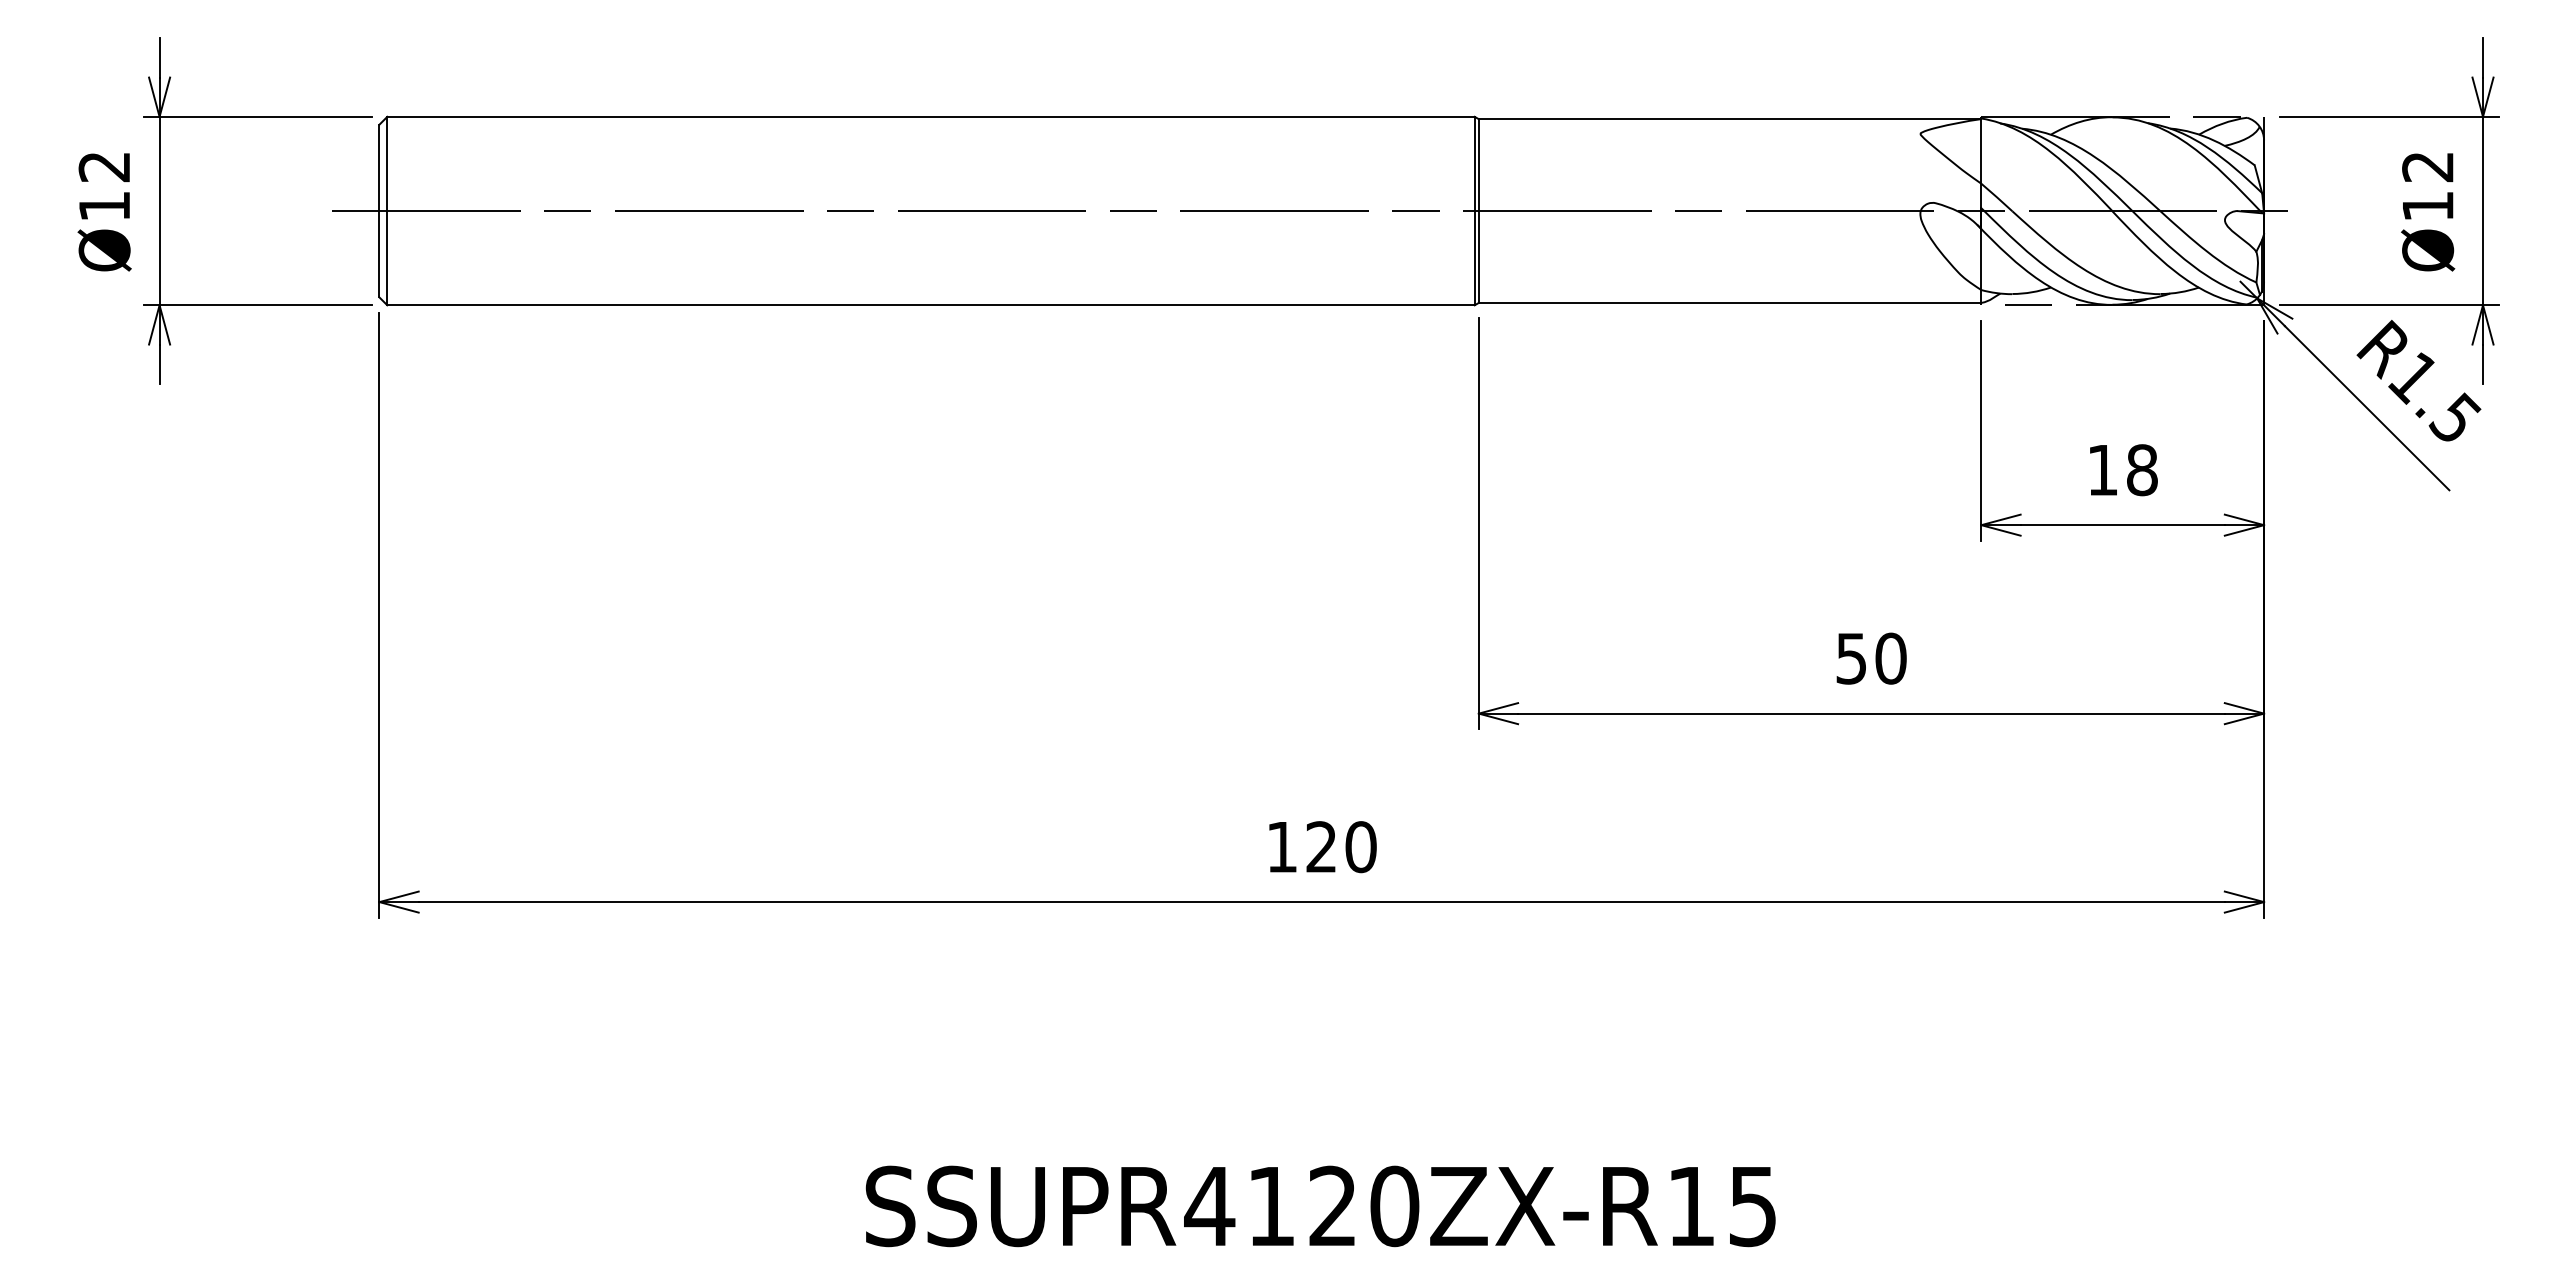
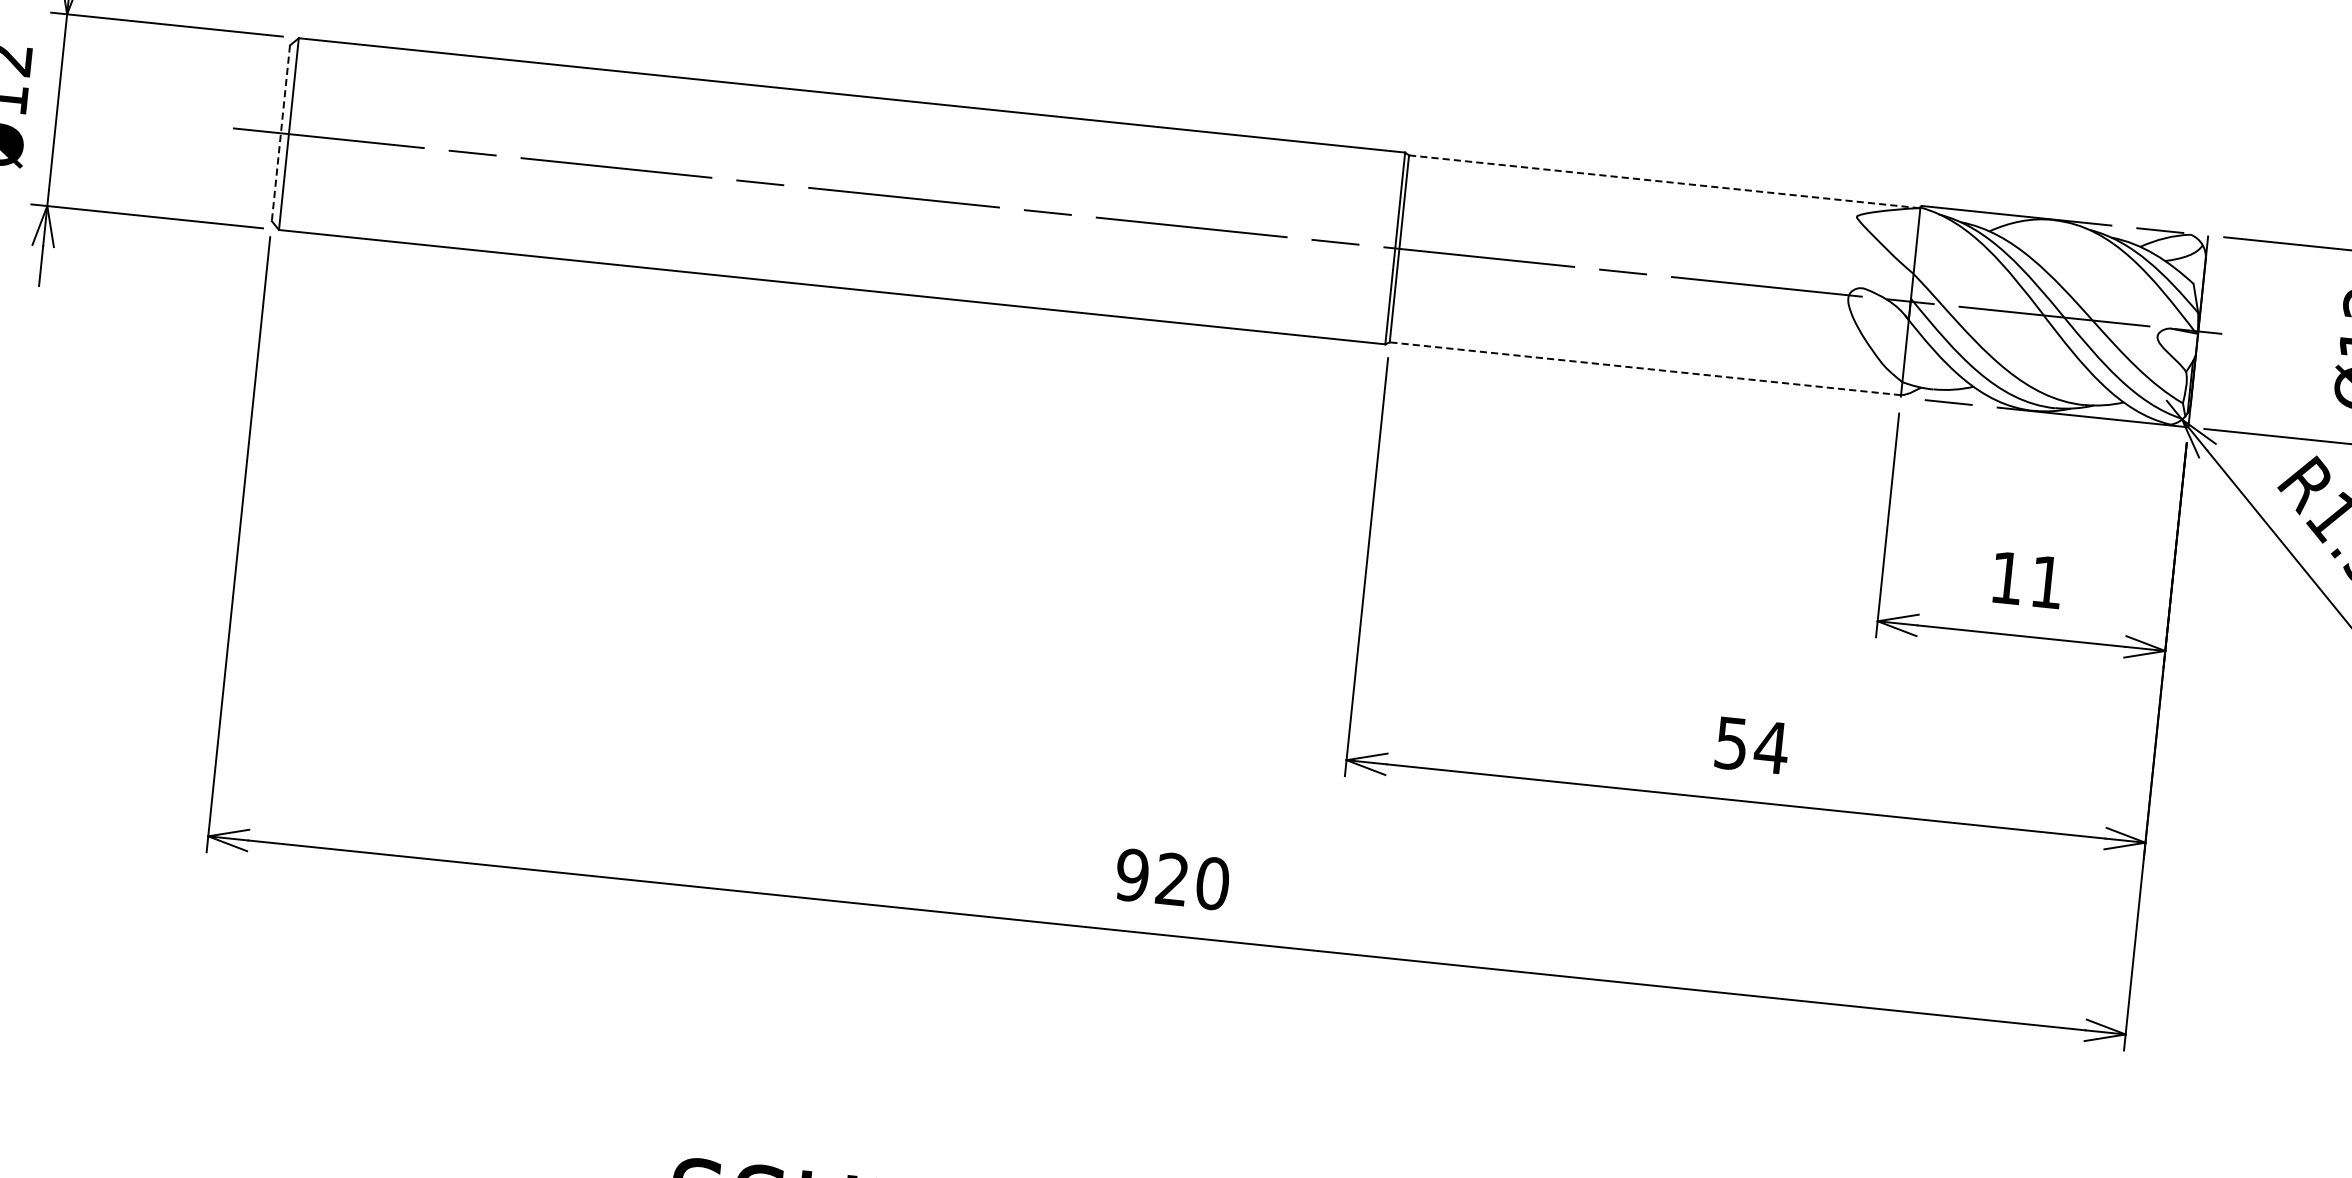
line: (1729, 119) -> (1664, 182), solid -> dashed
line: (379, 211) -> (280, 133), solid -> dashed
line: (1729, 302) -> (1644, 368), solid -> dashed
text: (2142, 470) -> (2047, 582), 18 -> 11
text: (1890, 658) -> (1771, 747), 50 -> 54
text: (1281, 847) -> (1131, 875), 120 -> 920

